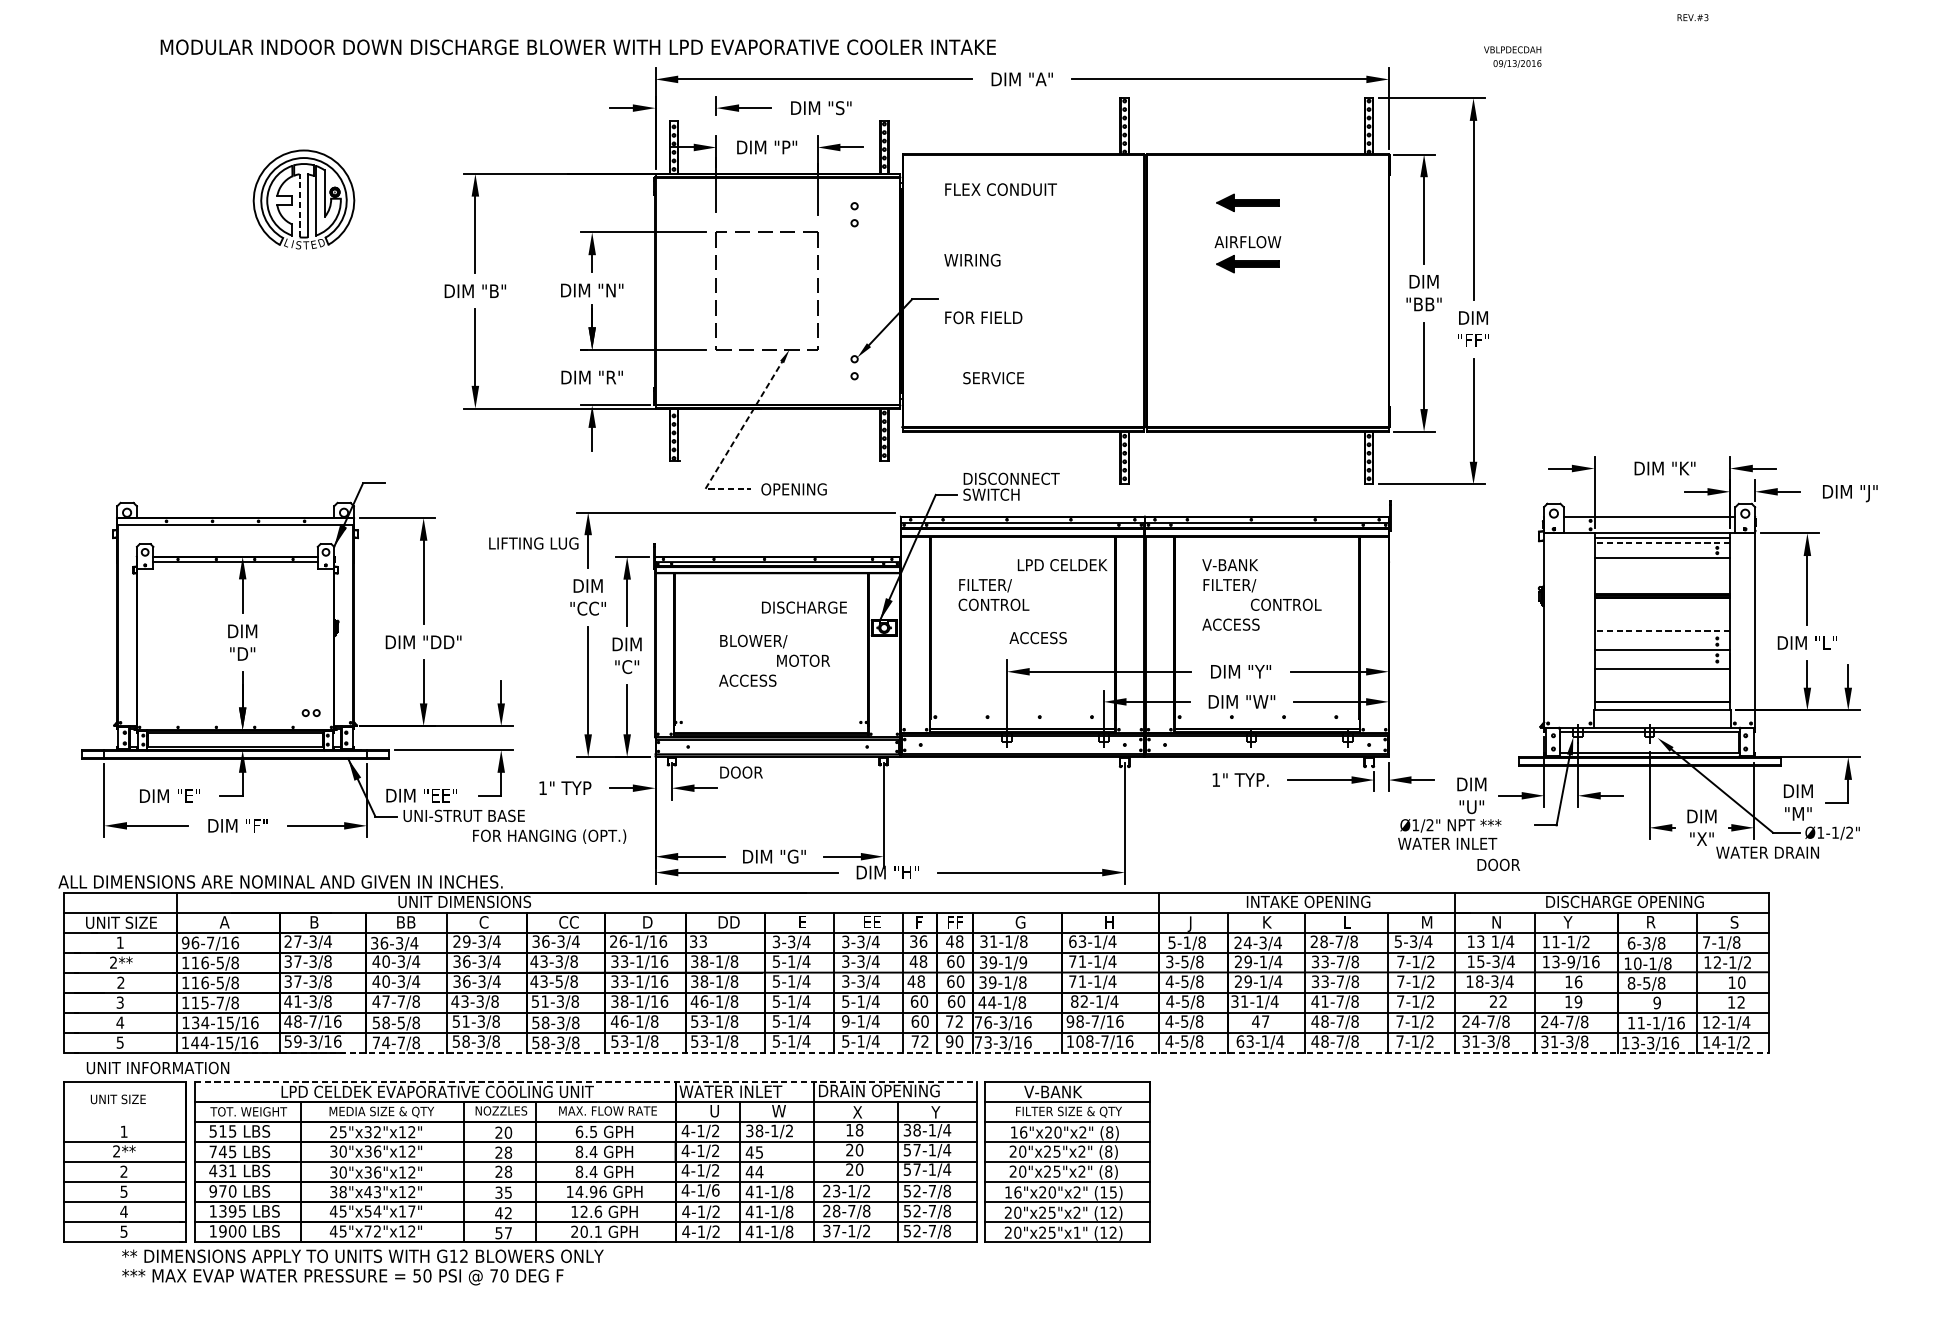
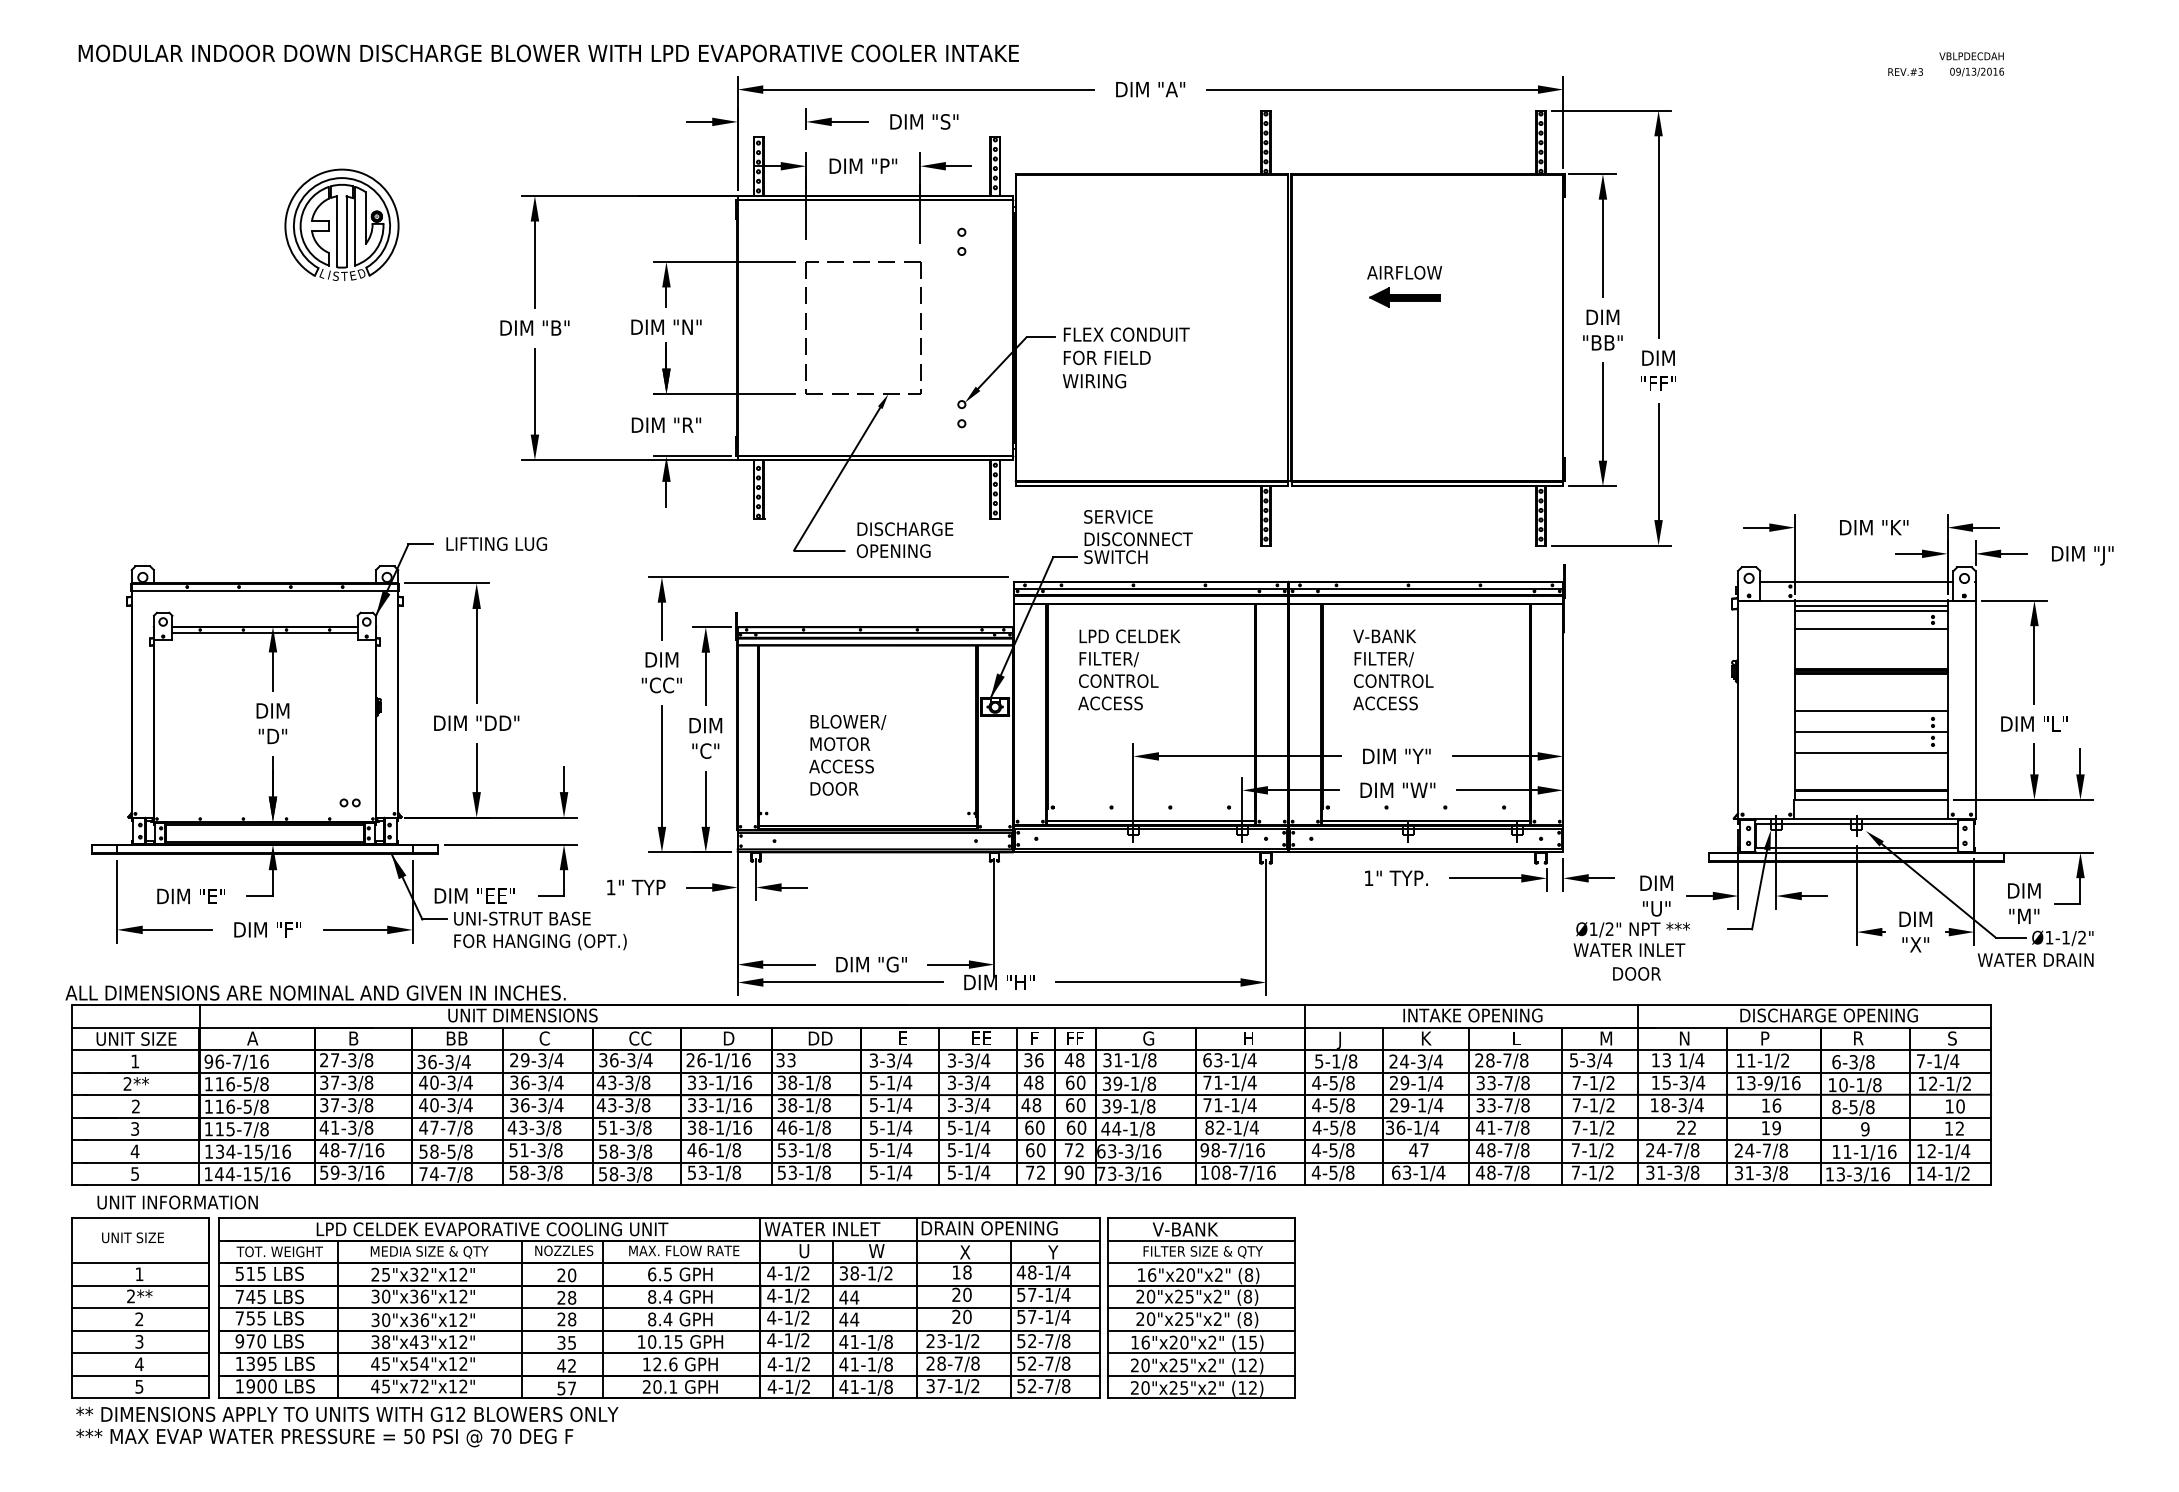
text: (1692, 17) -> (1905, 71), moved
text: (578, 47) -> (548, 53), moved
text: (1512, 57) -> (1971, 64), moved
text: (1000, 189) -> (1126, 334), moved
part: (1247, 202) -> (1404, 228), removed
line: (299, 205) -> (337, 231), dashed -> solid
text: (972, 260) -> (1094, 381), moved
text: (993, 377) -> (1118, 516), moved
line: (732, 443) -> (824, 499), dashed -> solid
text: (533, 543) -> (496, 543), moved
line: (1661, 543) -> (1870, 611), dashed -> solid
text: (1062, 565) -> (1129, 636), moved
text: (1286, 604) -> (1393, 680), moved
text: (804, 607) -> (905, 529), moved
line: (1661, 630) -> (1870, 710), dashed -> solid
text: (1038, 638) -> (1110, 703), moved
text: (803, 660) -> (840, 743), moved
text: (741, 772) -> (834, 788), moved
text: (549, 837) -> (540, 942), moved
text: (1767, 852) -> (2035, 959), moved
text: (1498, 864) -> (1636, 973), moved
text: (1567, 922) -> (1764, 1038), Y -> P
text: (327, 941) -> (368, 1060), 27-3/4 -> 27-3/8
text: (1736, 942) -> (1954, 1061), 7-1/8 -> 7-1/4
text: (1169, 961) -> (1316, 1082), 3-5/8 -> 4-5/8
text: (1023, 962) -> (1151, 1083), 39-1/9 -> 39-1/8
text: (559, 980) -> (629, 1104), 43-5/8 -> 43-3/8
text: (1244, 1001) -> (1400, 1127), 31-1/4 -> 36-1/4
text: (845, 1020) -> (951, 1149), 9-1/4 -> 5-1/4
text: (983, 1022) -> (1106, 1151), 76-3/16 -> 63-3/16
line: (1000, 1052) -> (1126, 1185), dashed -> solid
line: (586, 1082) -> (659, 1218), dashed -> solid
line: (125, 1122) -> (140, 1263), added
text: (906, 1130) -> (1020, 1272), 38-1/4 -> 48-1/4
text: (759, 1152) -> (854, 1297), 45 -> 44
text: (222, 1171) -> (250, 1318), 431 -> 755
text: (124, 1190) -> (139, 1340), 5 -> 3
text: (715, 1190) -> (805, 1340), 4-1/6 -> 4-1/2
text: (590, 1191) -> (664, 1341), 14.96 -> 10.15
text: (411, 1211) -> (463, 1363), 45"x54"x17" -> 45"x54"x12"
text: (1077, 1232) -> (1212, 1387), 20"x25"x1" -> 20"x25"x2"
text: (363, 1266) -> (347, 1426), moved

